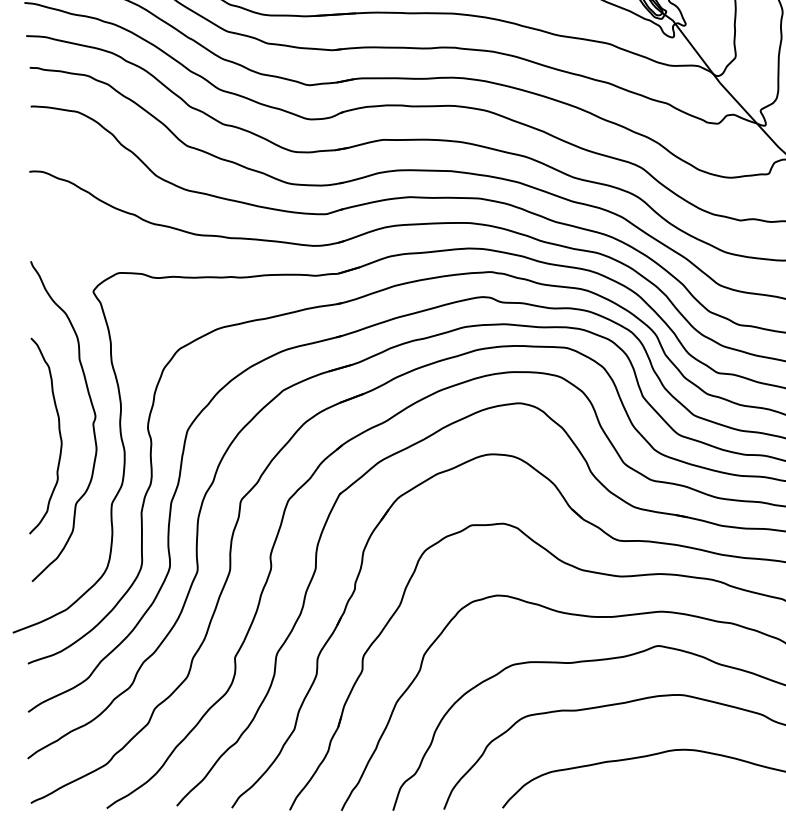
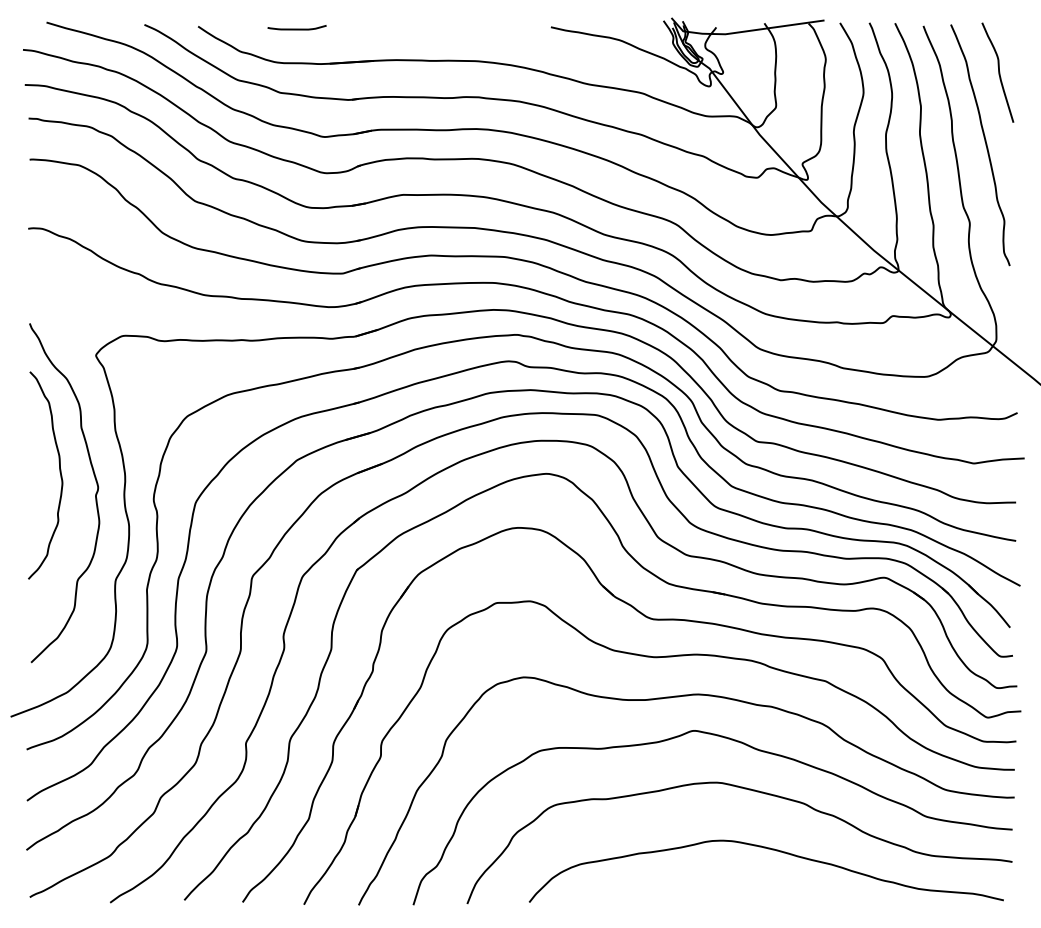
curve: (58, 433) -> (59, 472), moved

